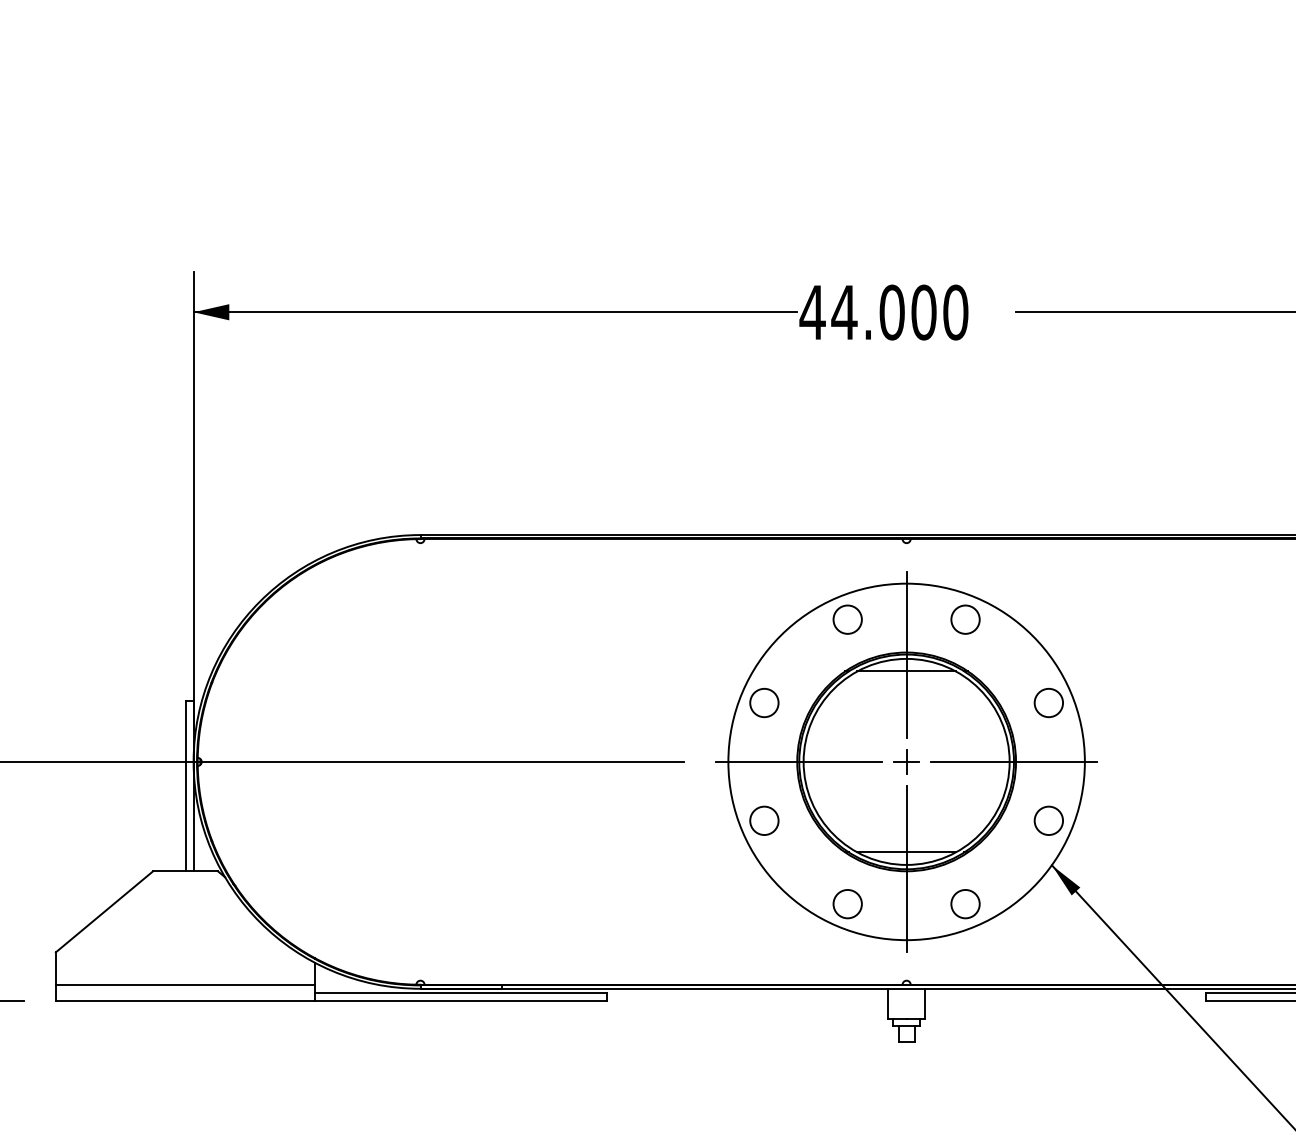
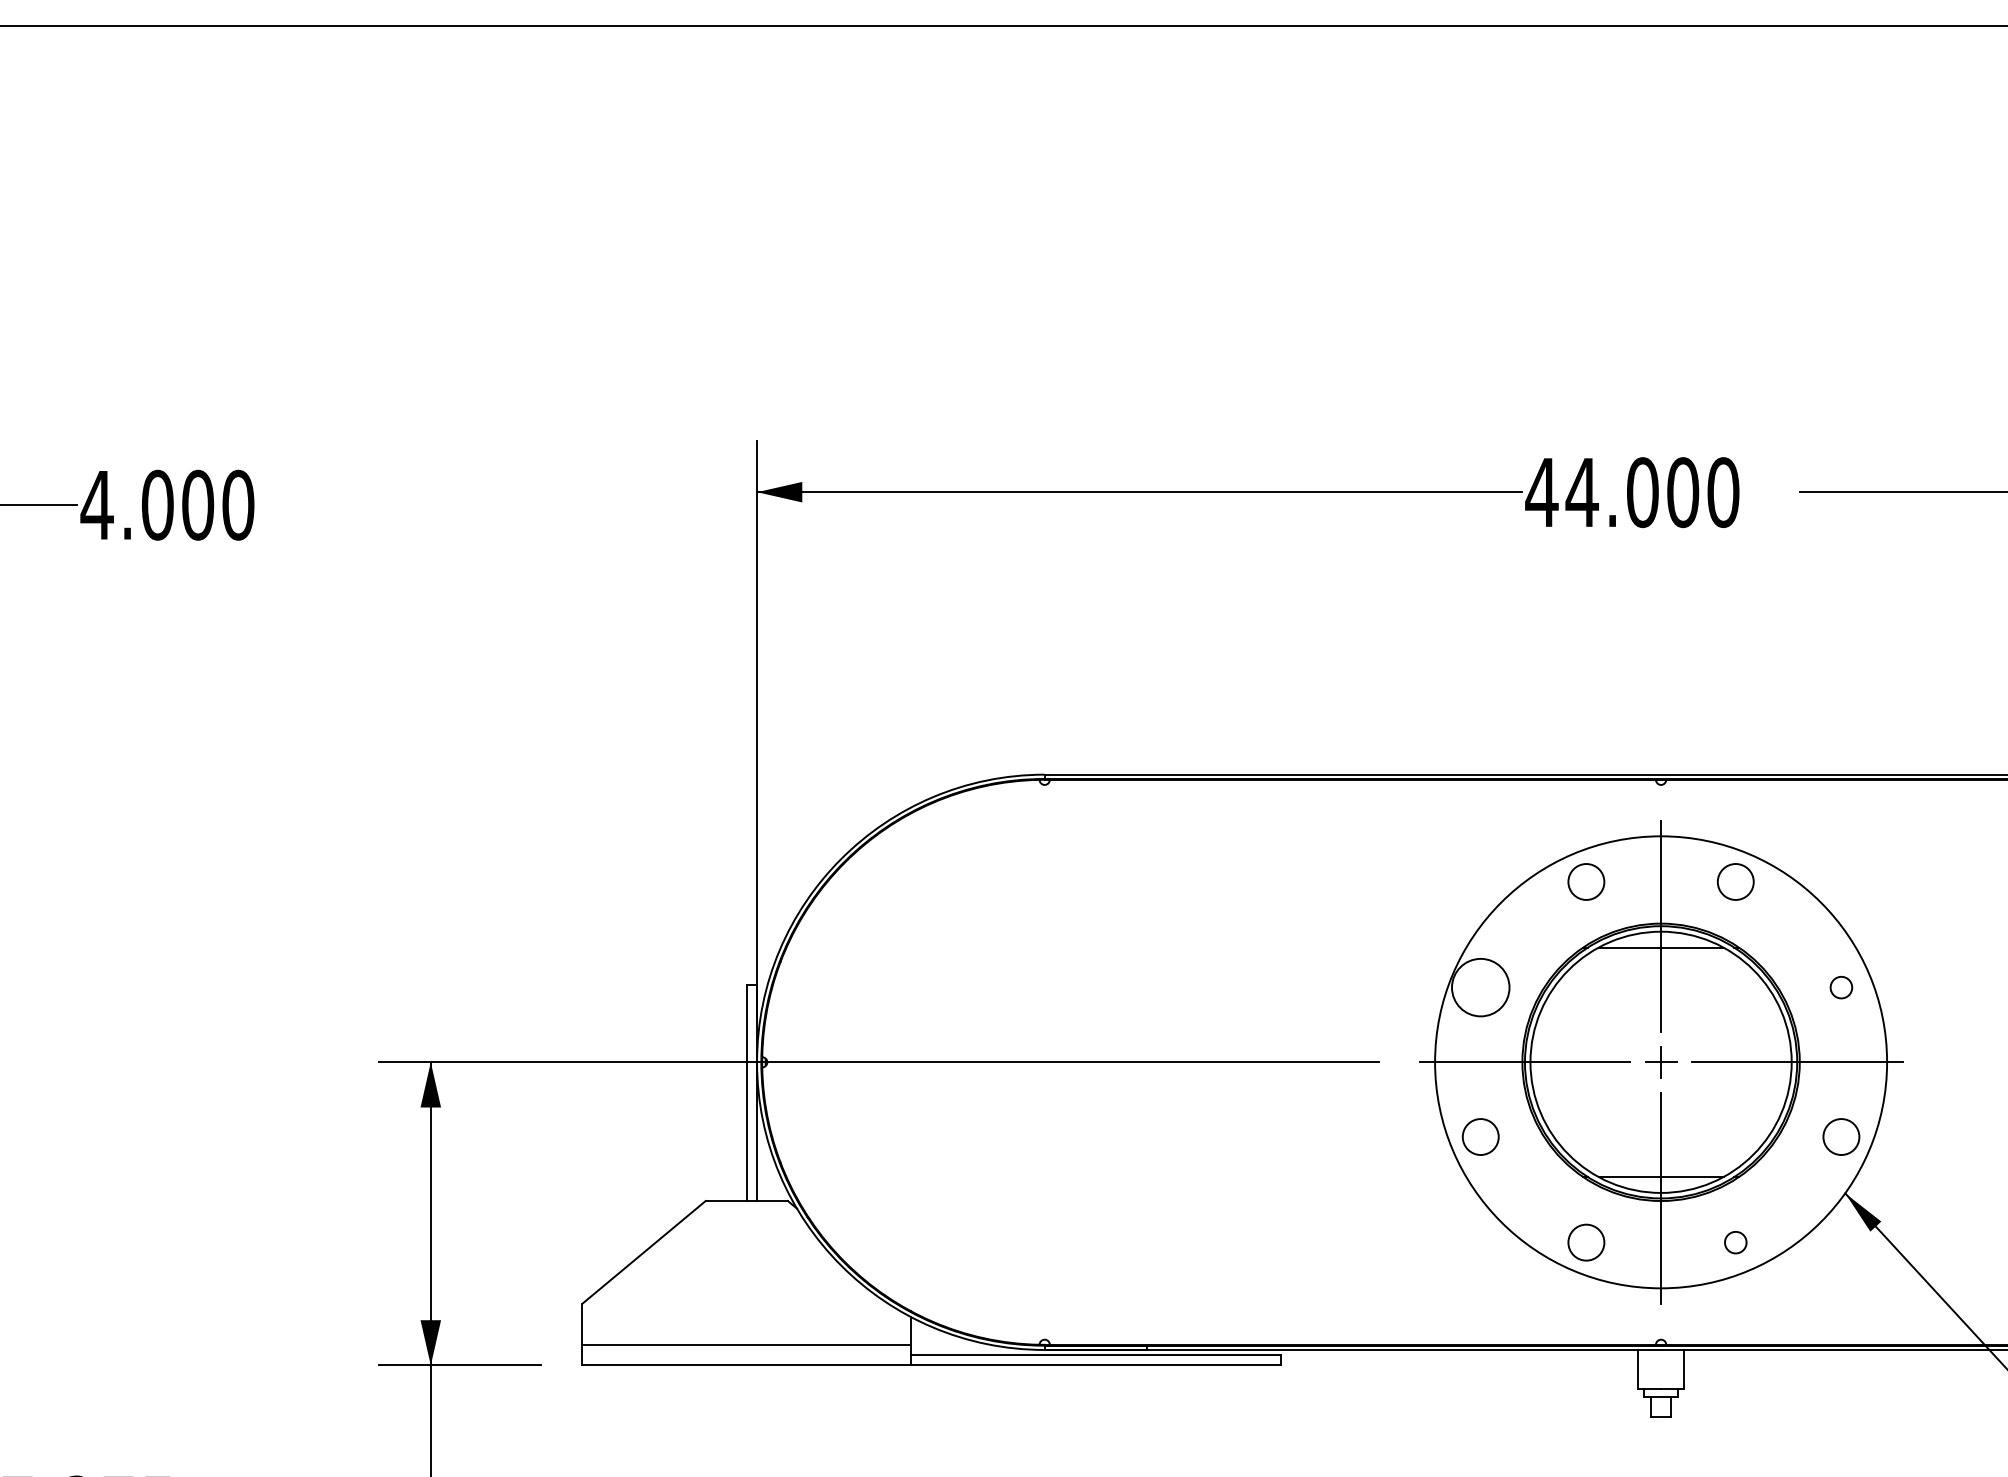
circle: (764, 702) -> (1480, 987), size x1.6
circle: (1048, 702) -> (1841, 987), size x0.6
circle: (965, 904) -> (1735, 1242), size x0.6

